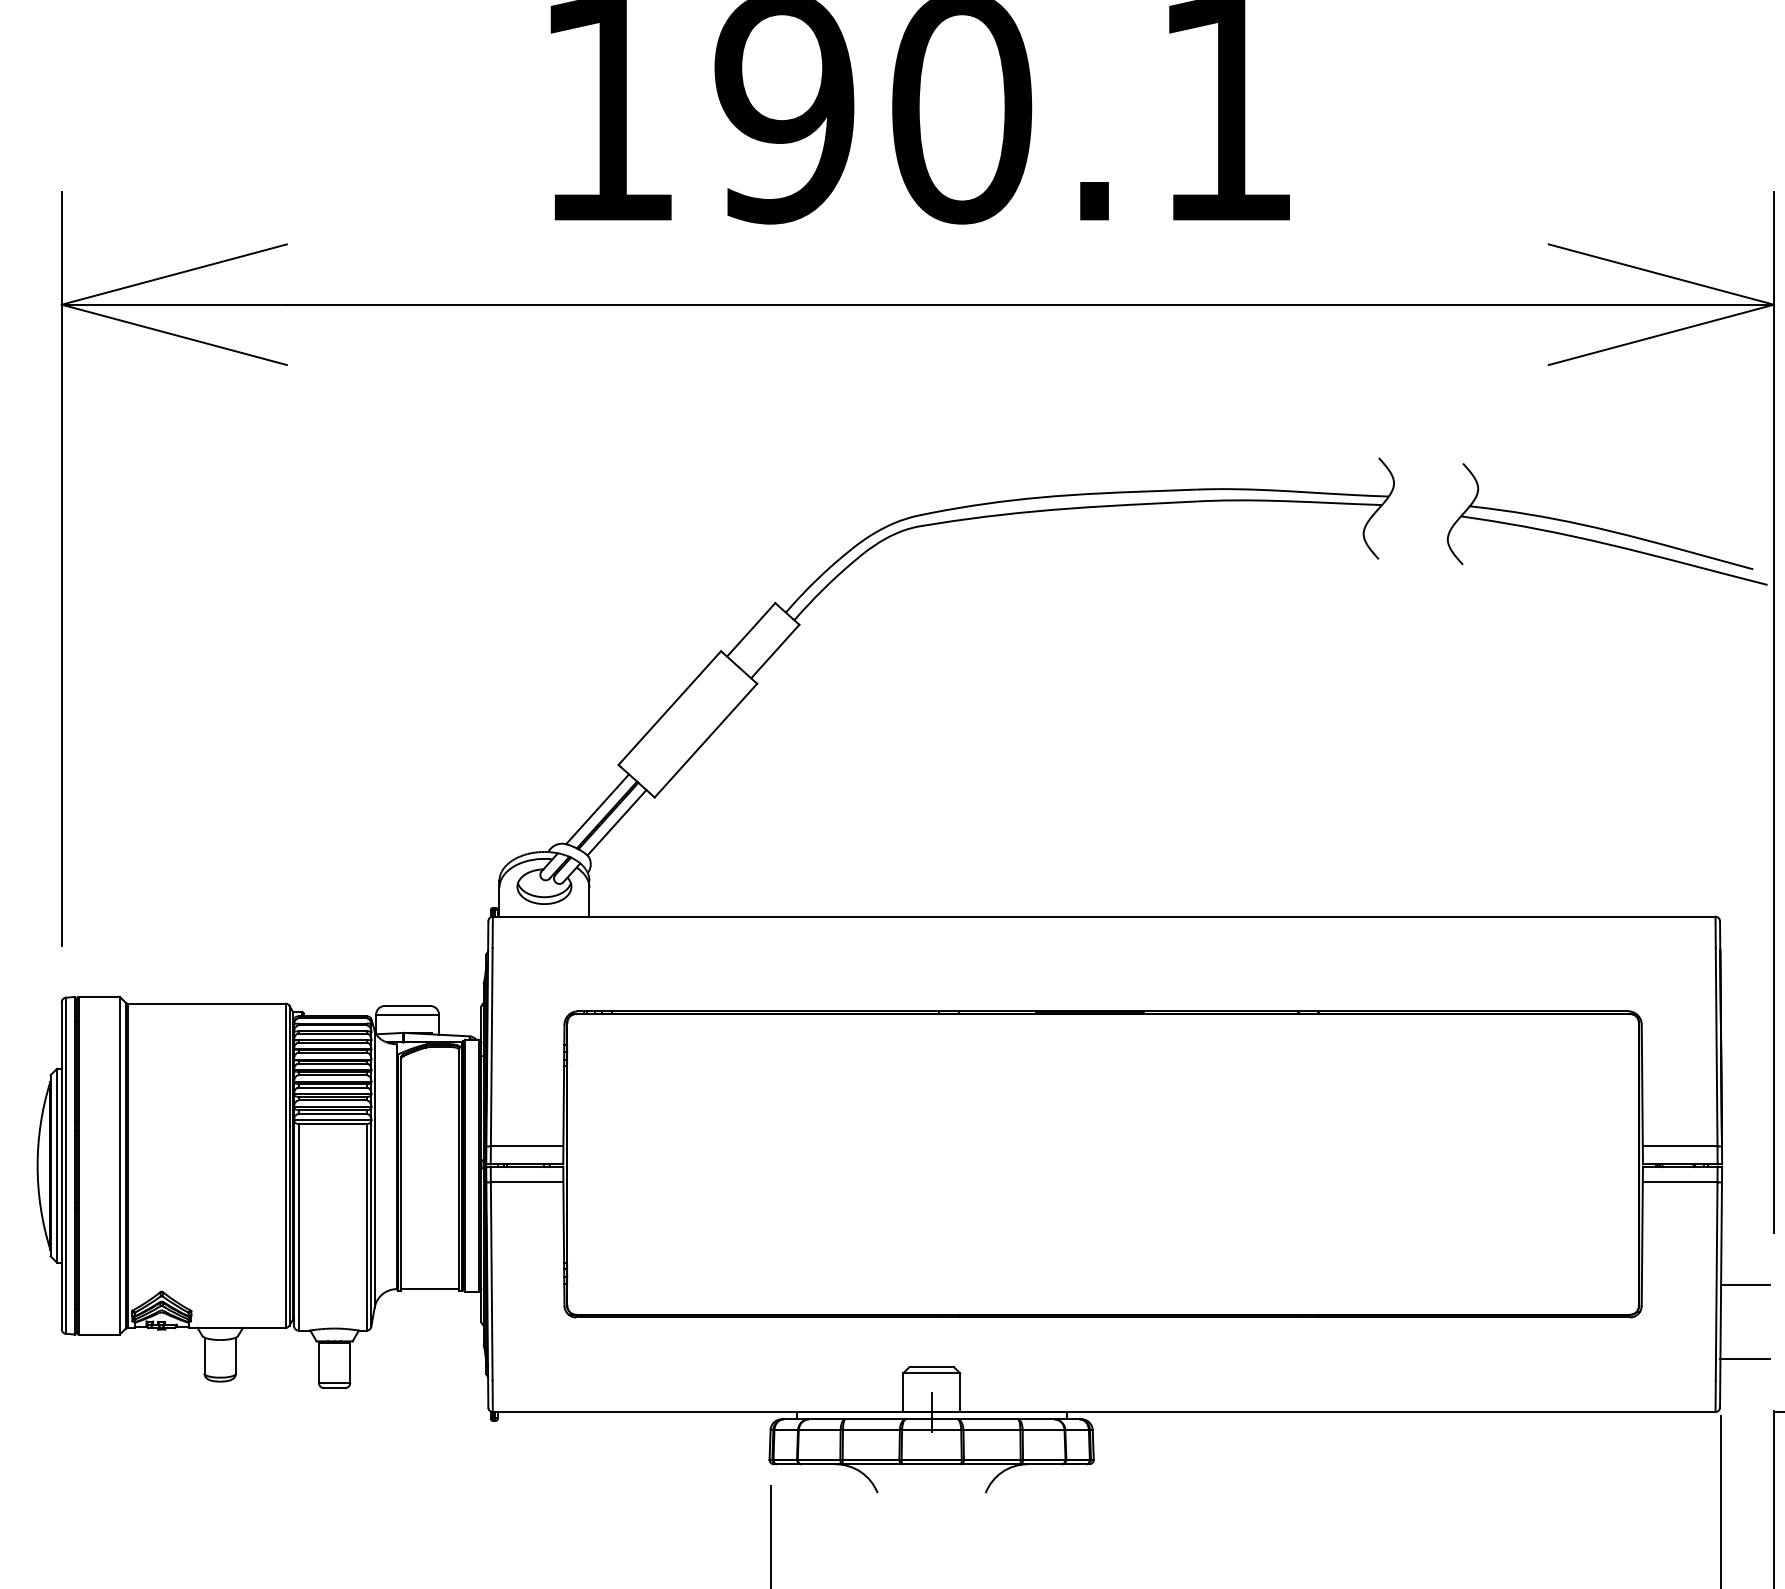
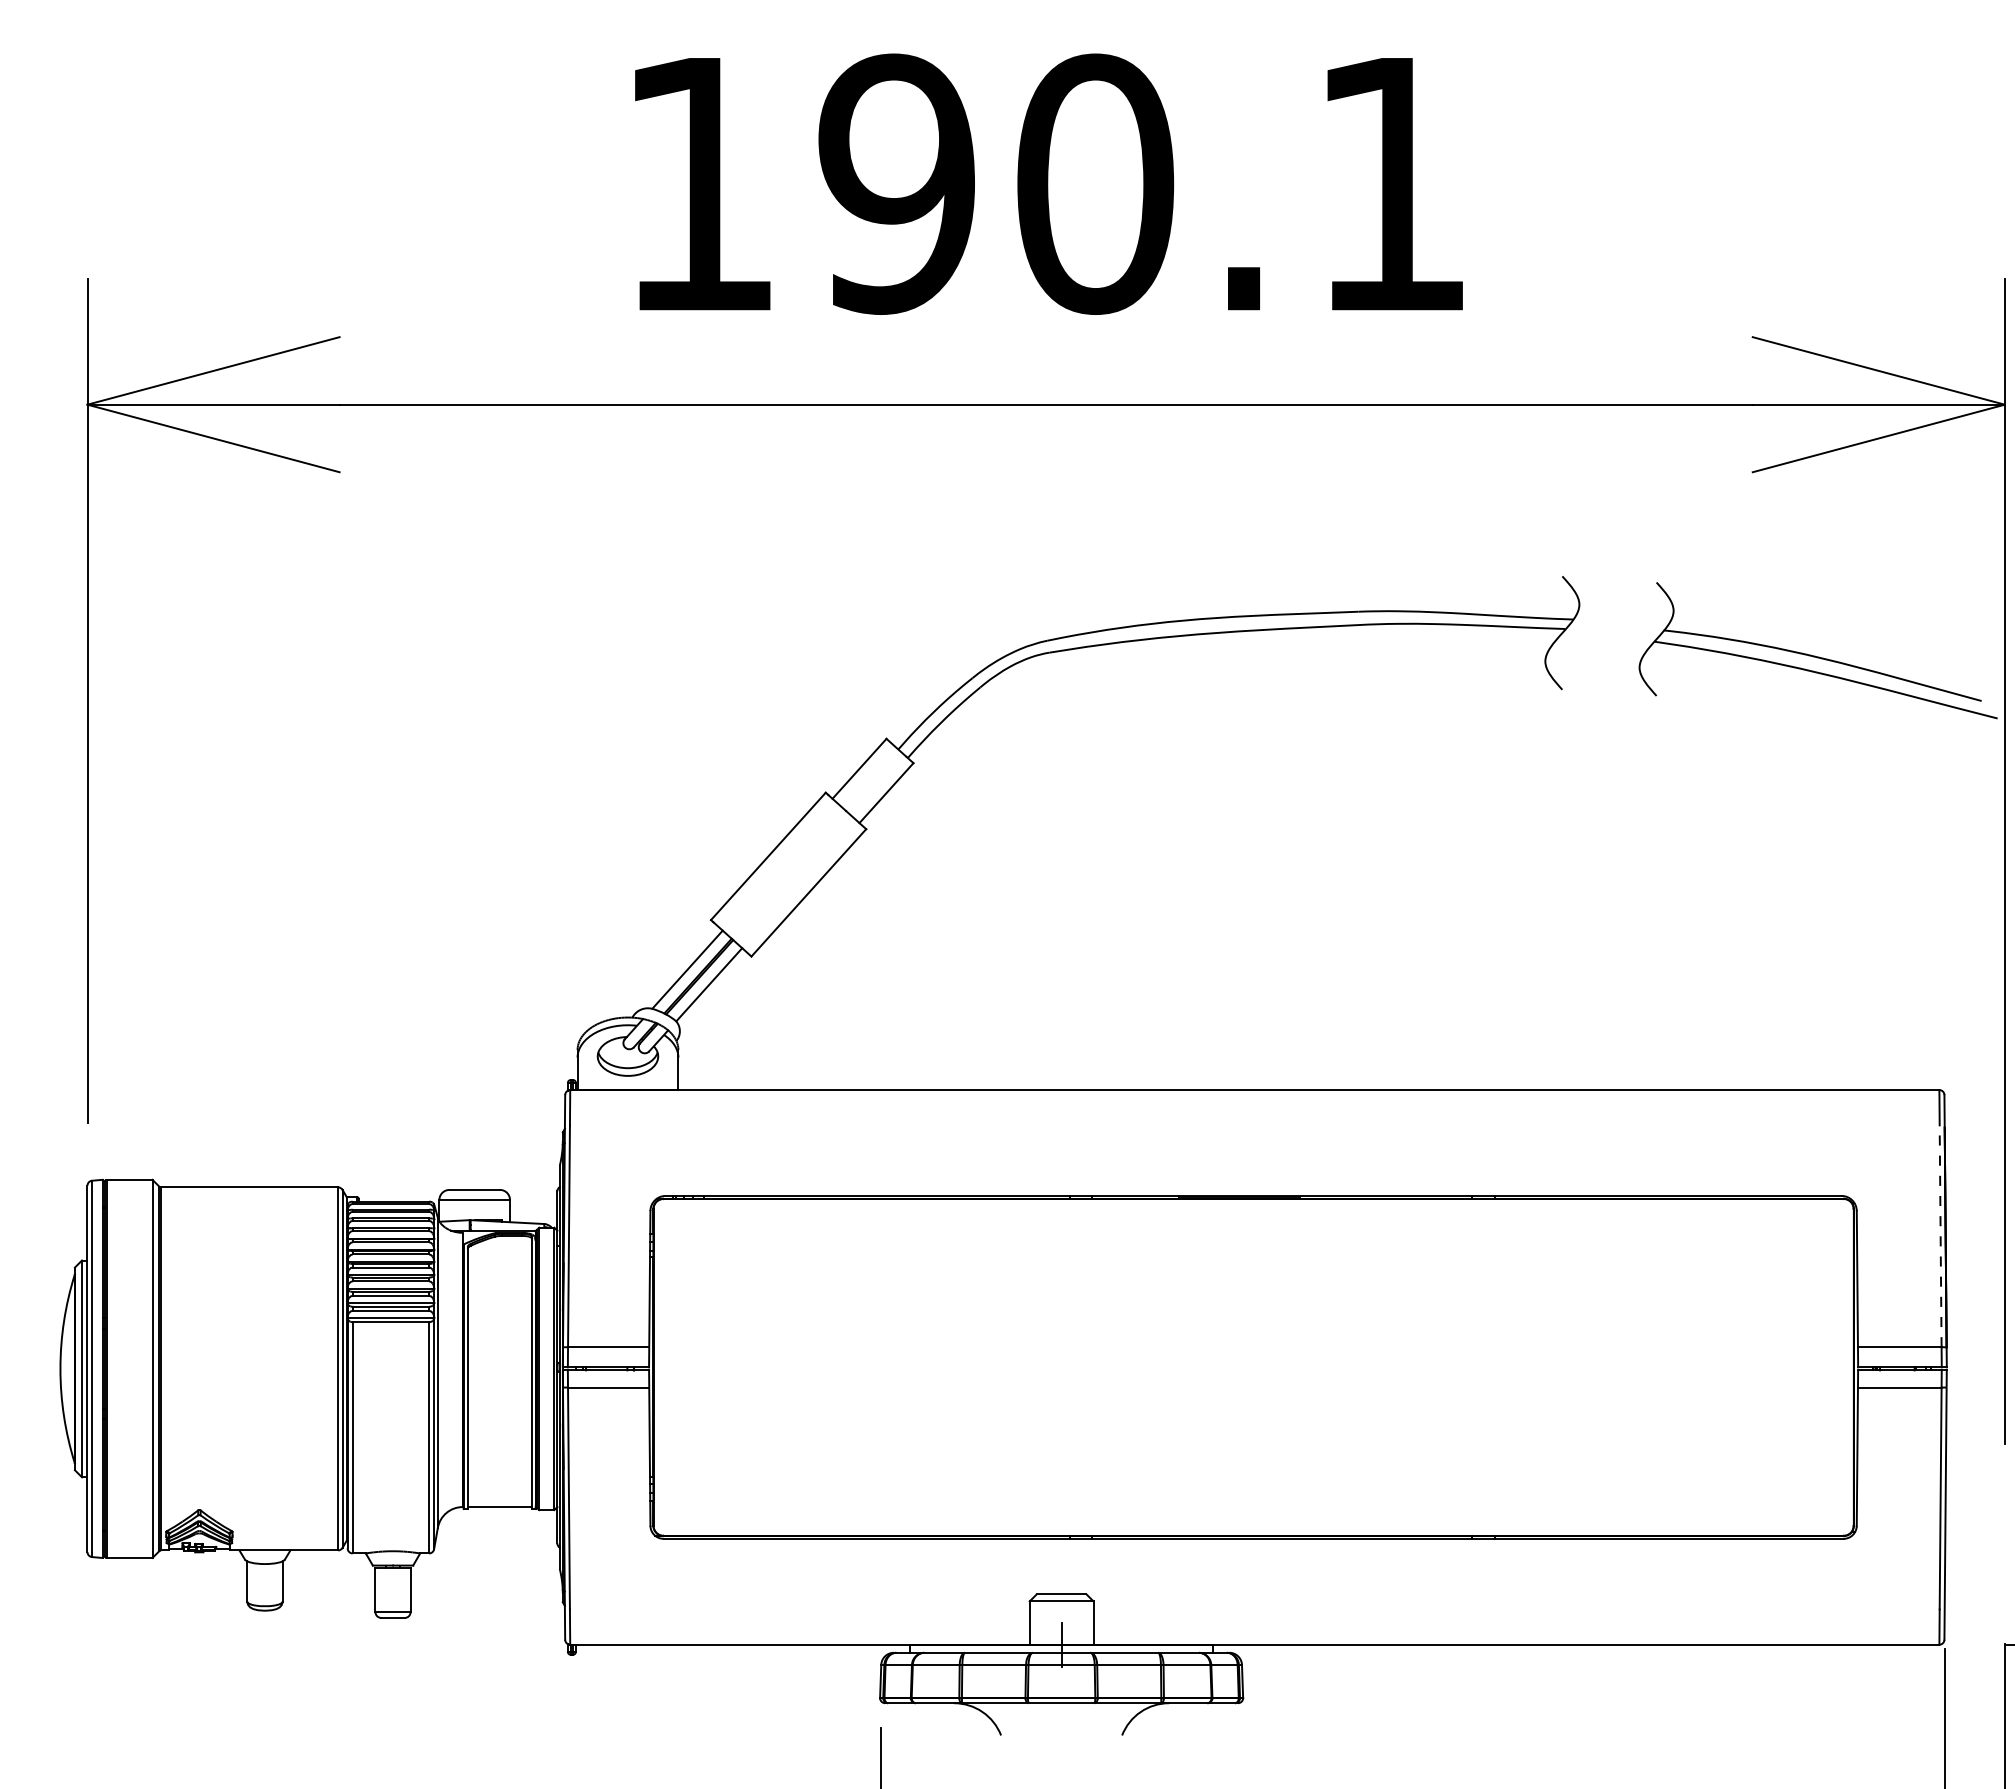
line: (1716, 1047) -> (1940, 1236), solid -> dashed
line: (1745, 1285) -> (1972, 1502), removed
line: (1744, 1359) -> (1971, 1585), removed

